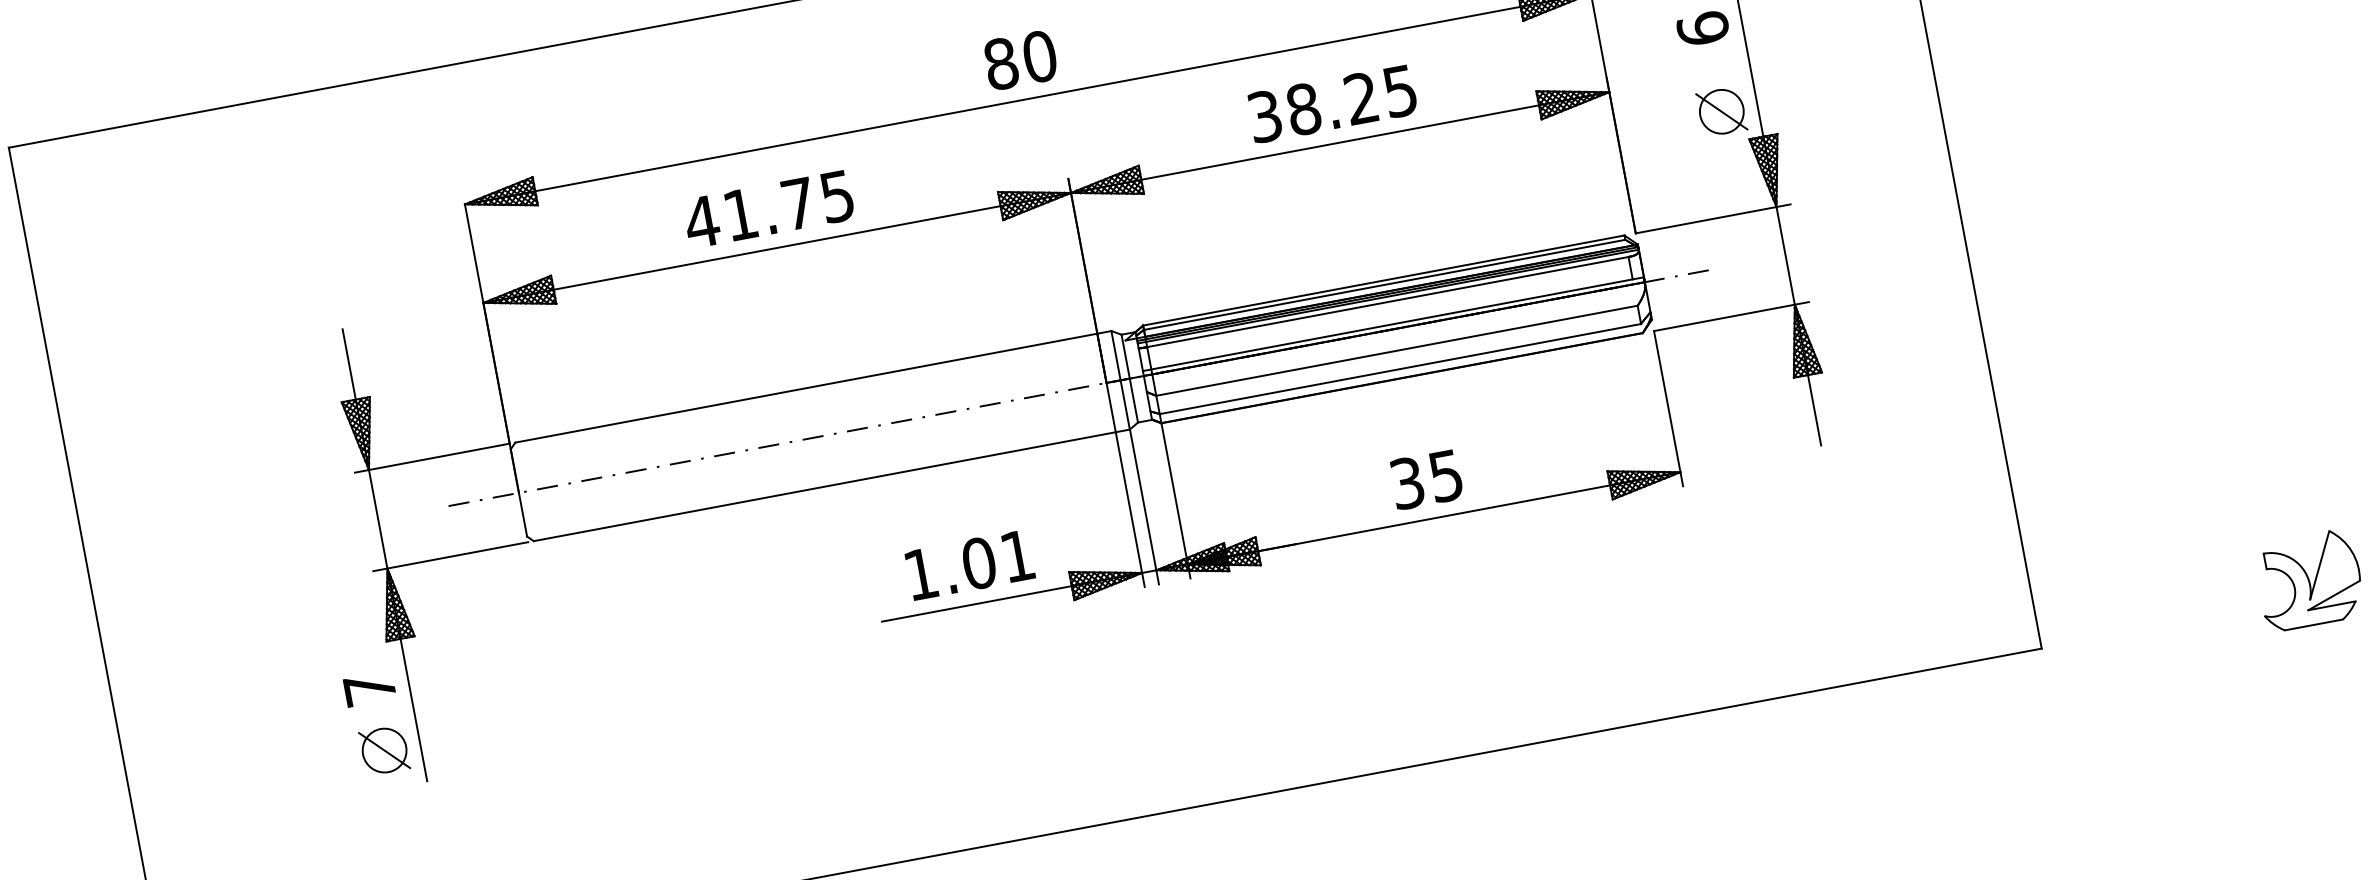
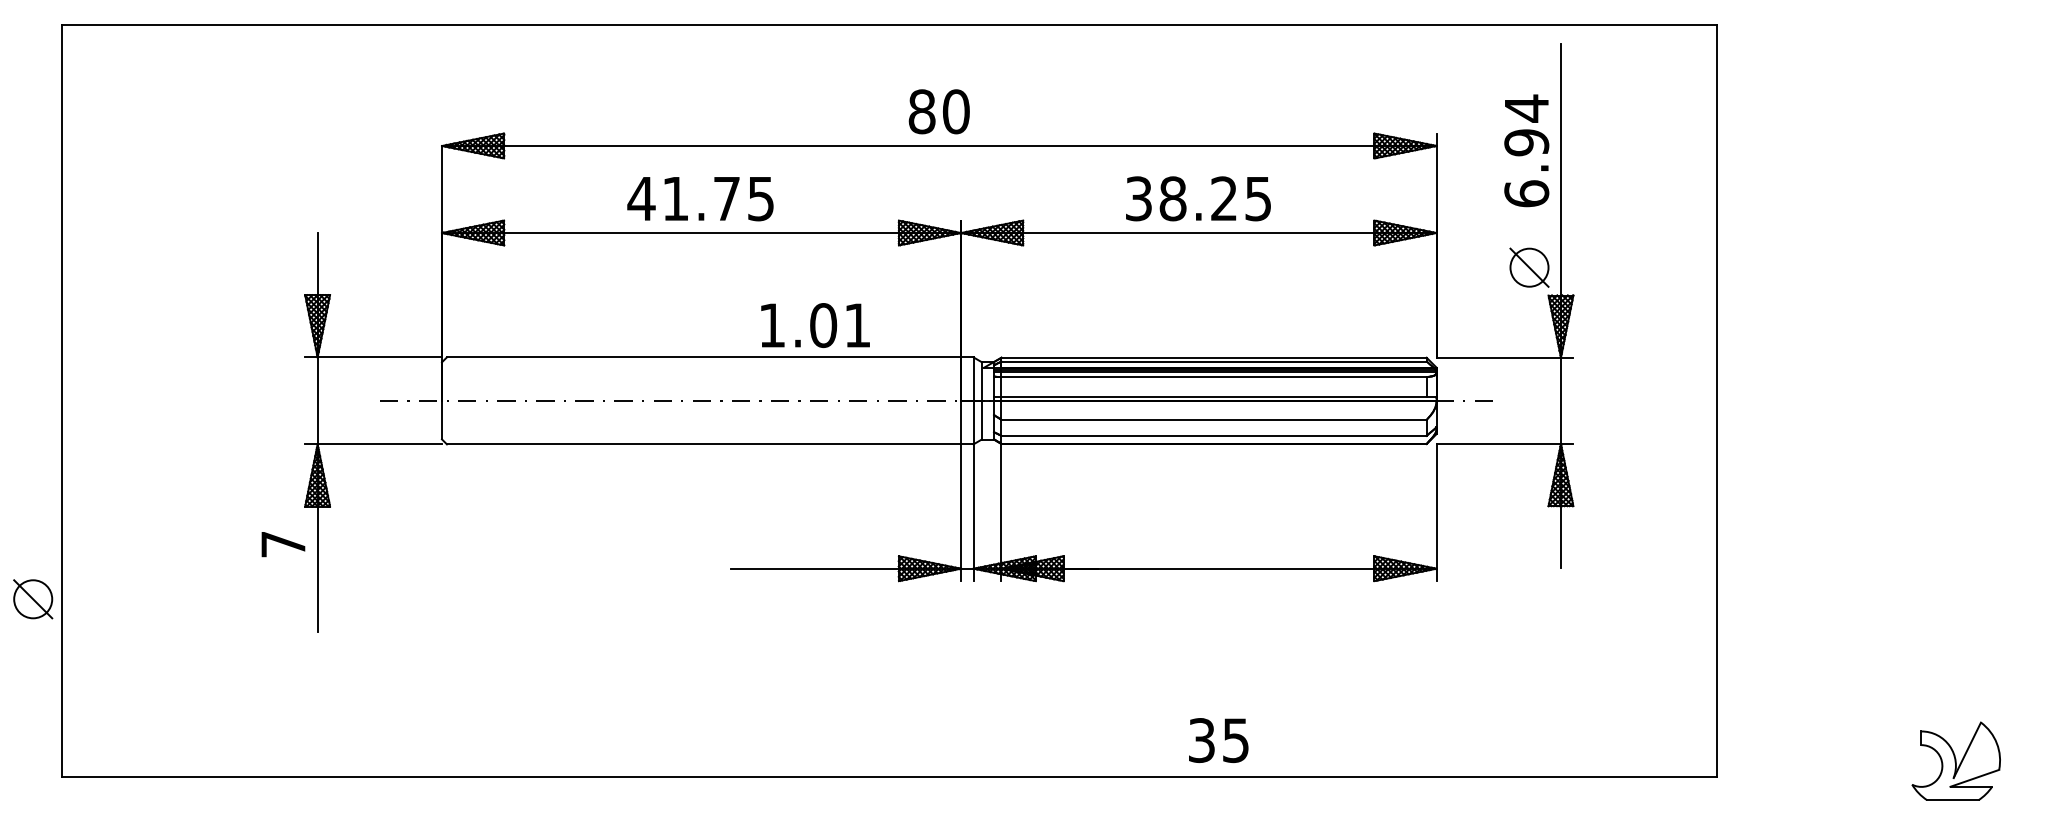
text: (1426, 479) -> (1218, 740), moved
text: (970, 565) -> (815, 325), moved
part: (384, 750) -> (33, 599), moved

